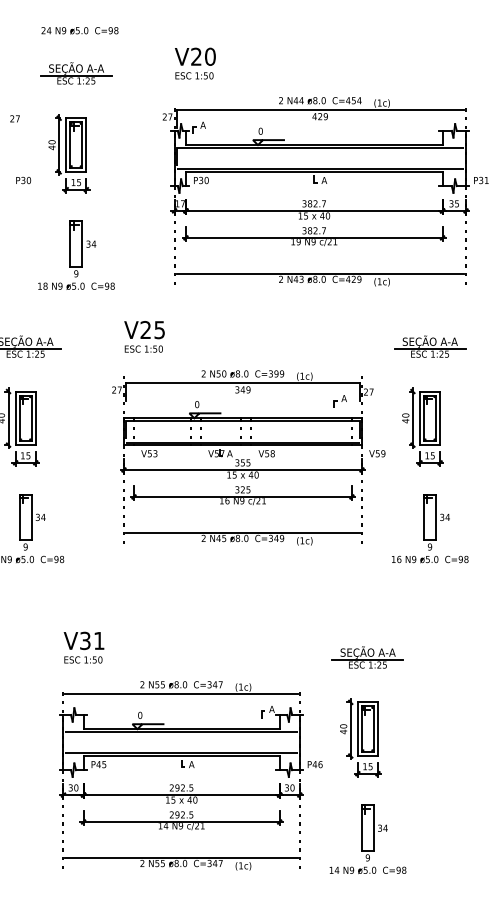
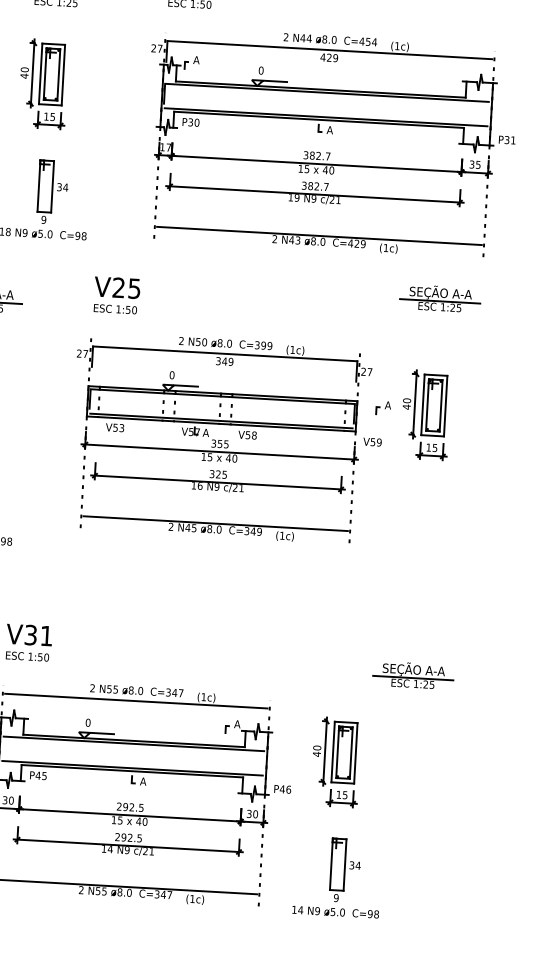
part: (430, 346) -> (440, 298), moved
part: (339, 401) -> (382, 408), moved
part: (430, 528) -> (427, 529), removed
part: (367, 657) -> (412, 675), moved

